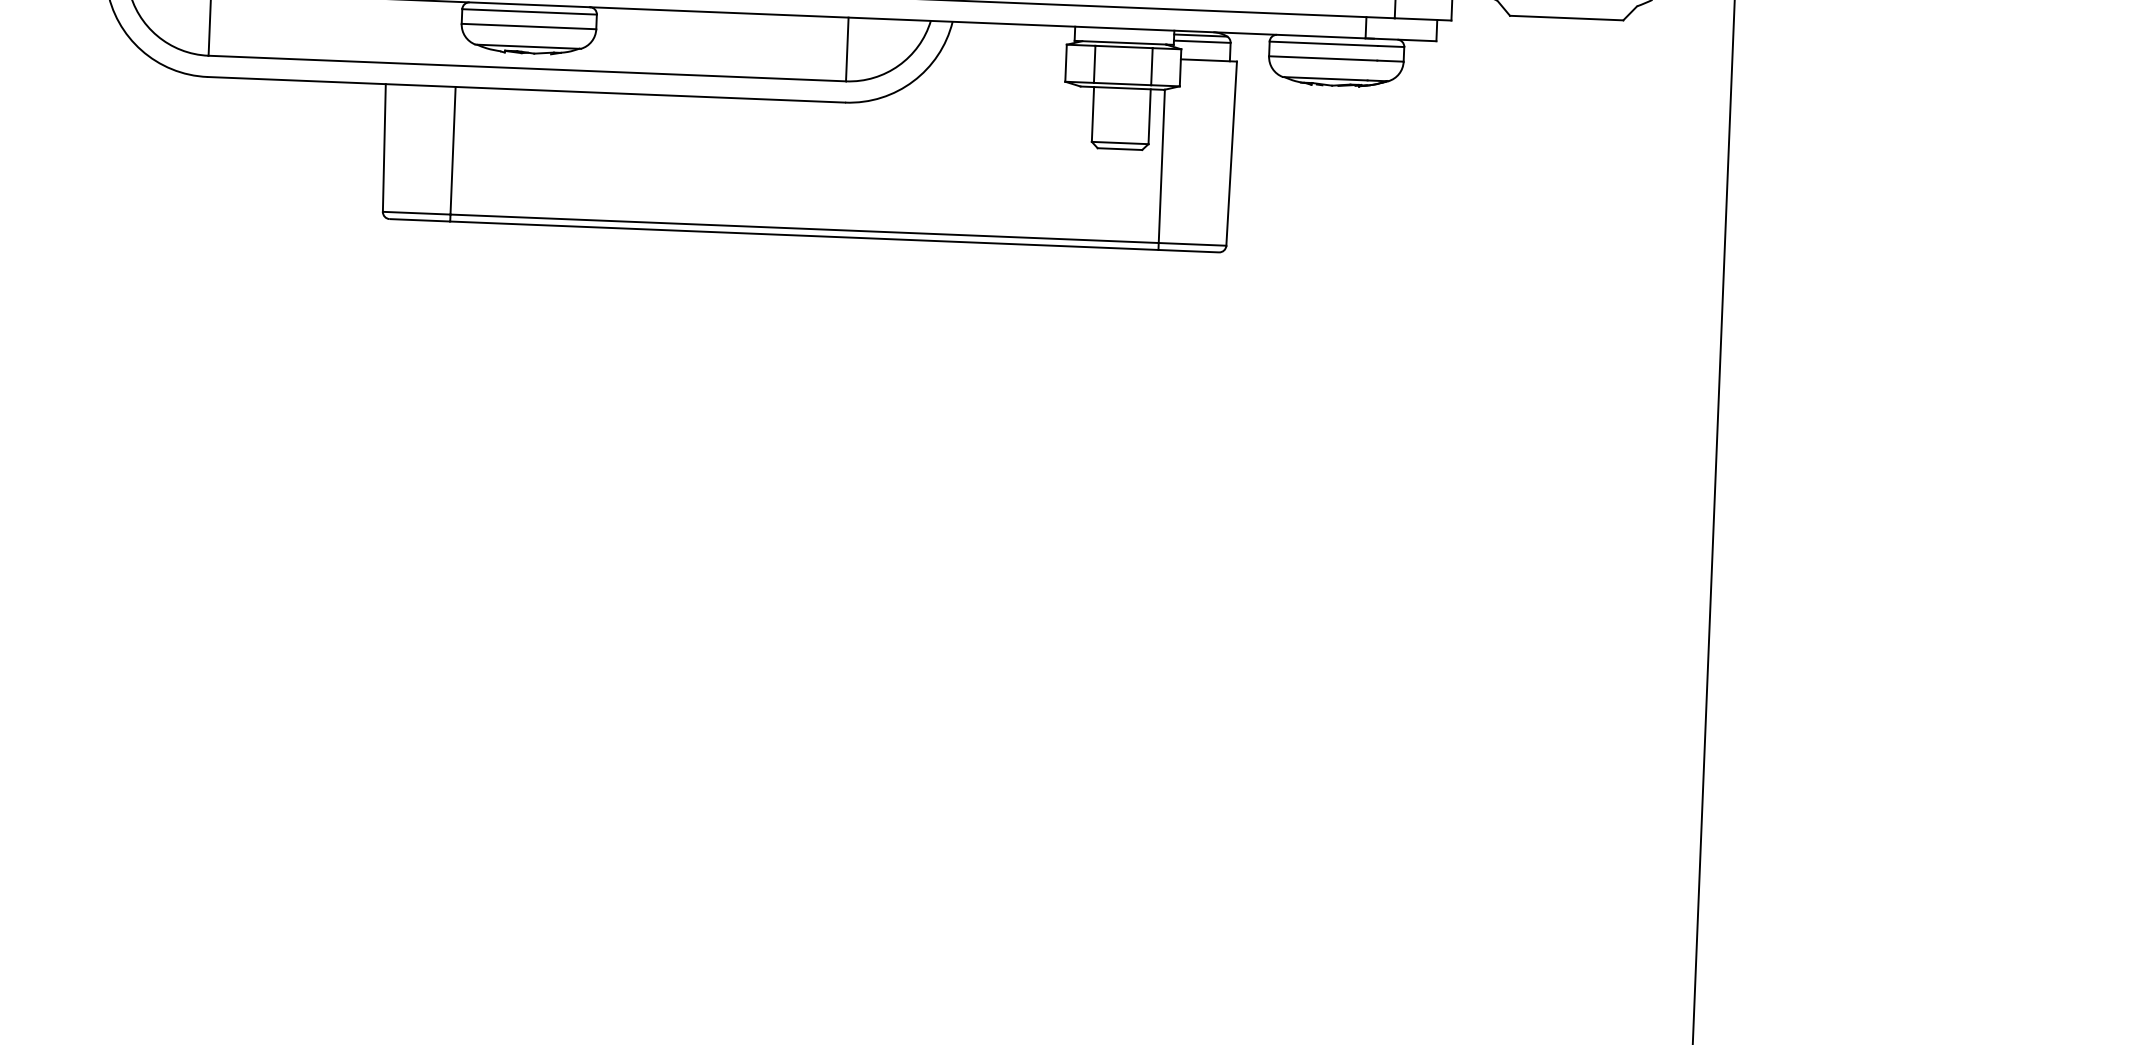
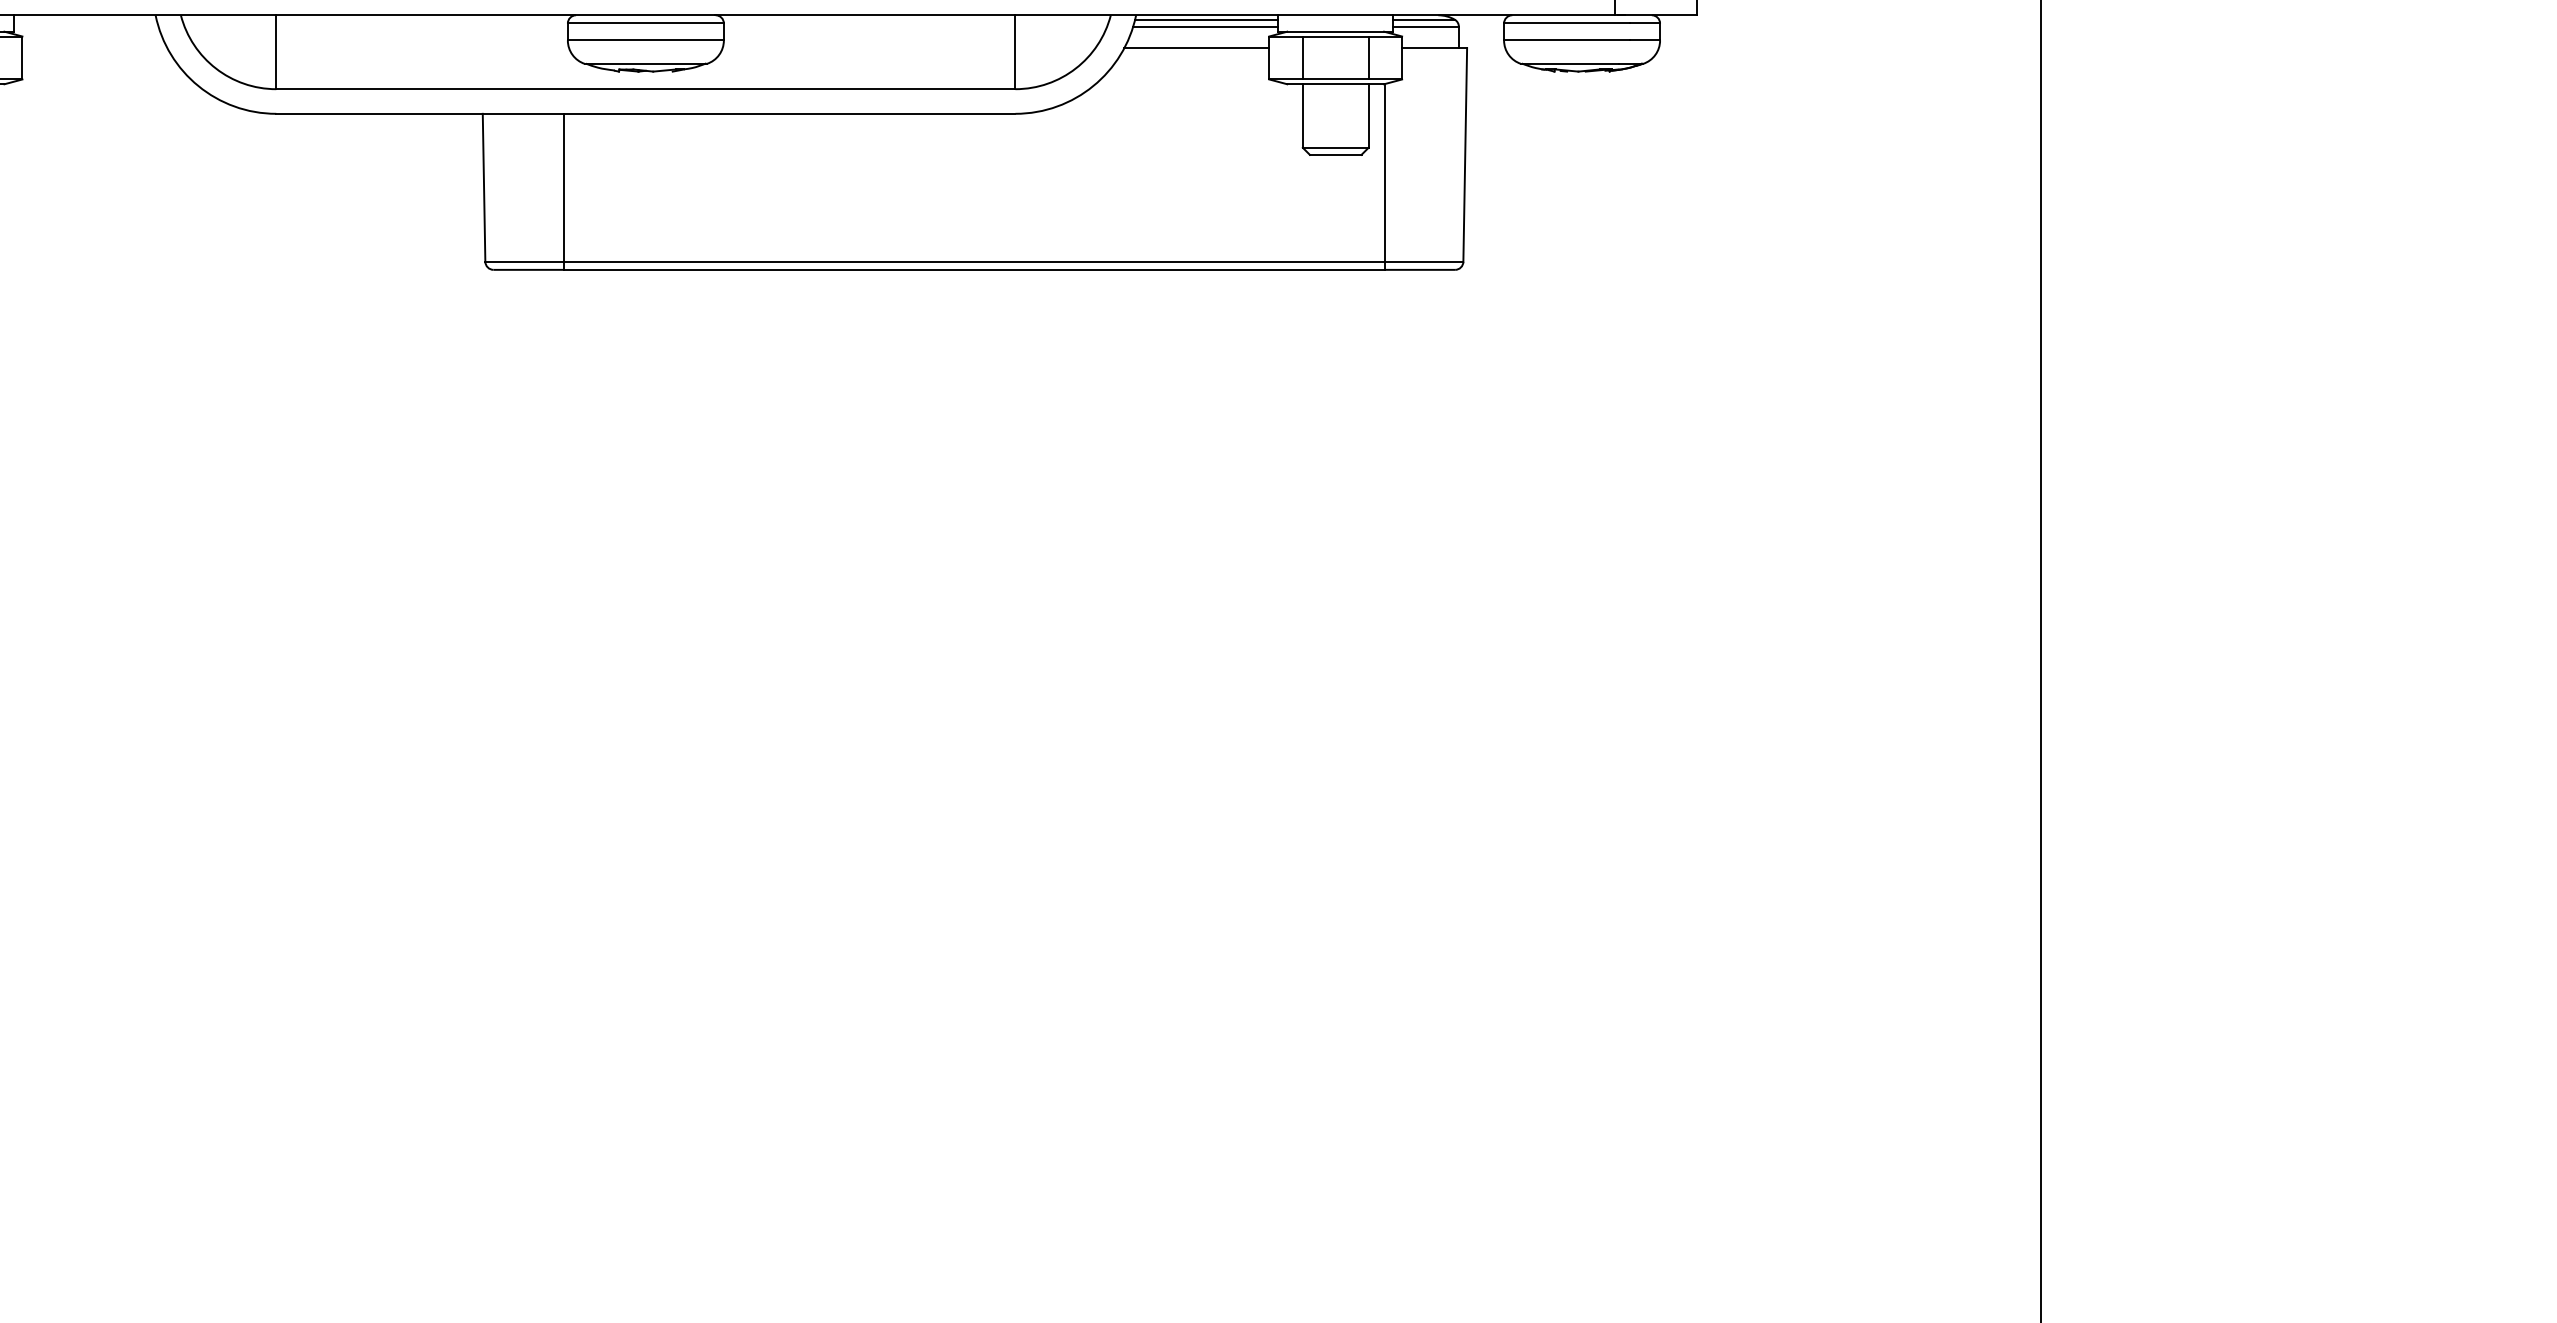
line: (1013, 27) -> (1206, 19), added
line: (1012, 33) -> (1205, 26), added
line: (1003, 52) -> (1196, 48), added

